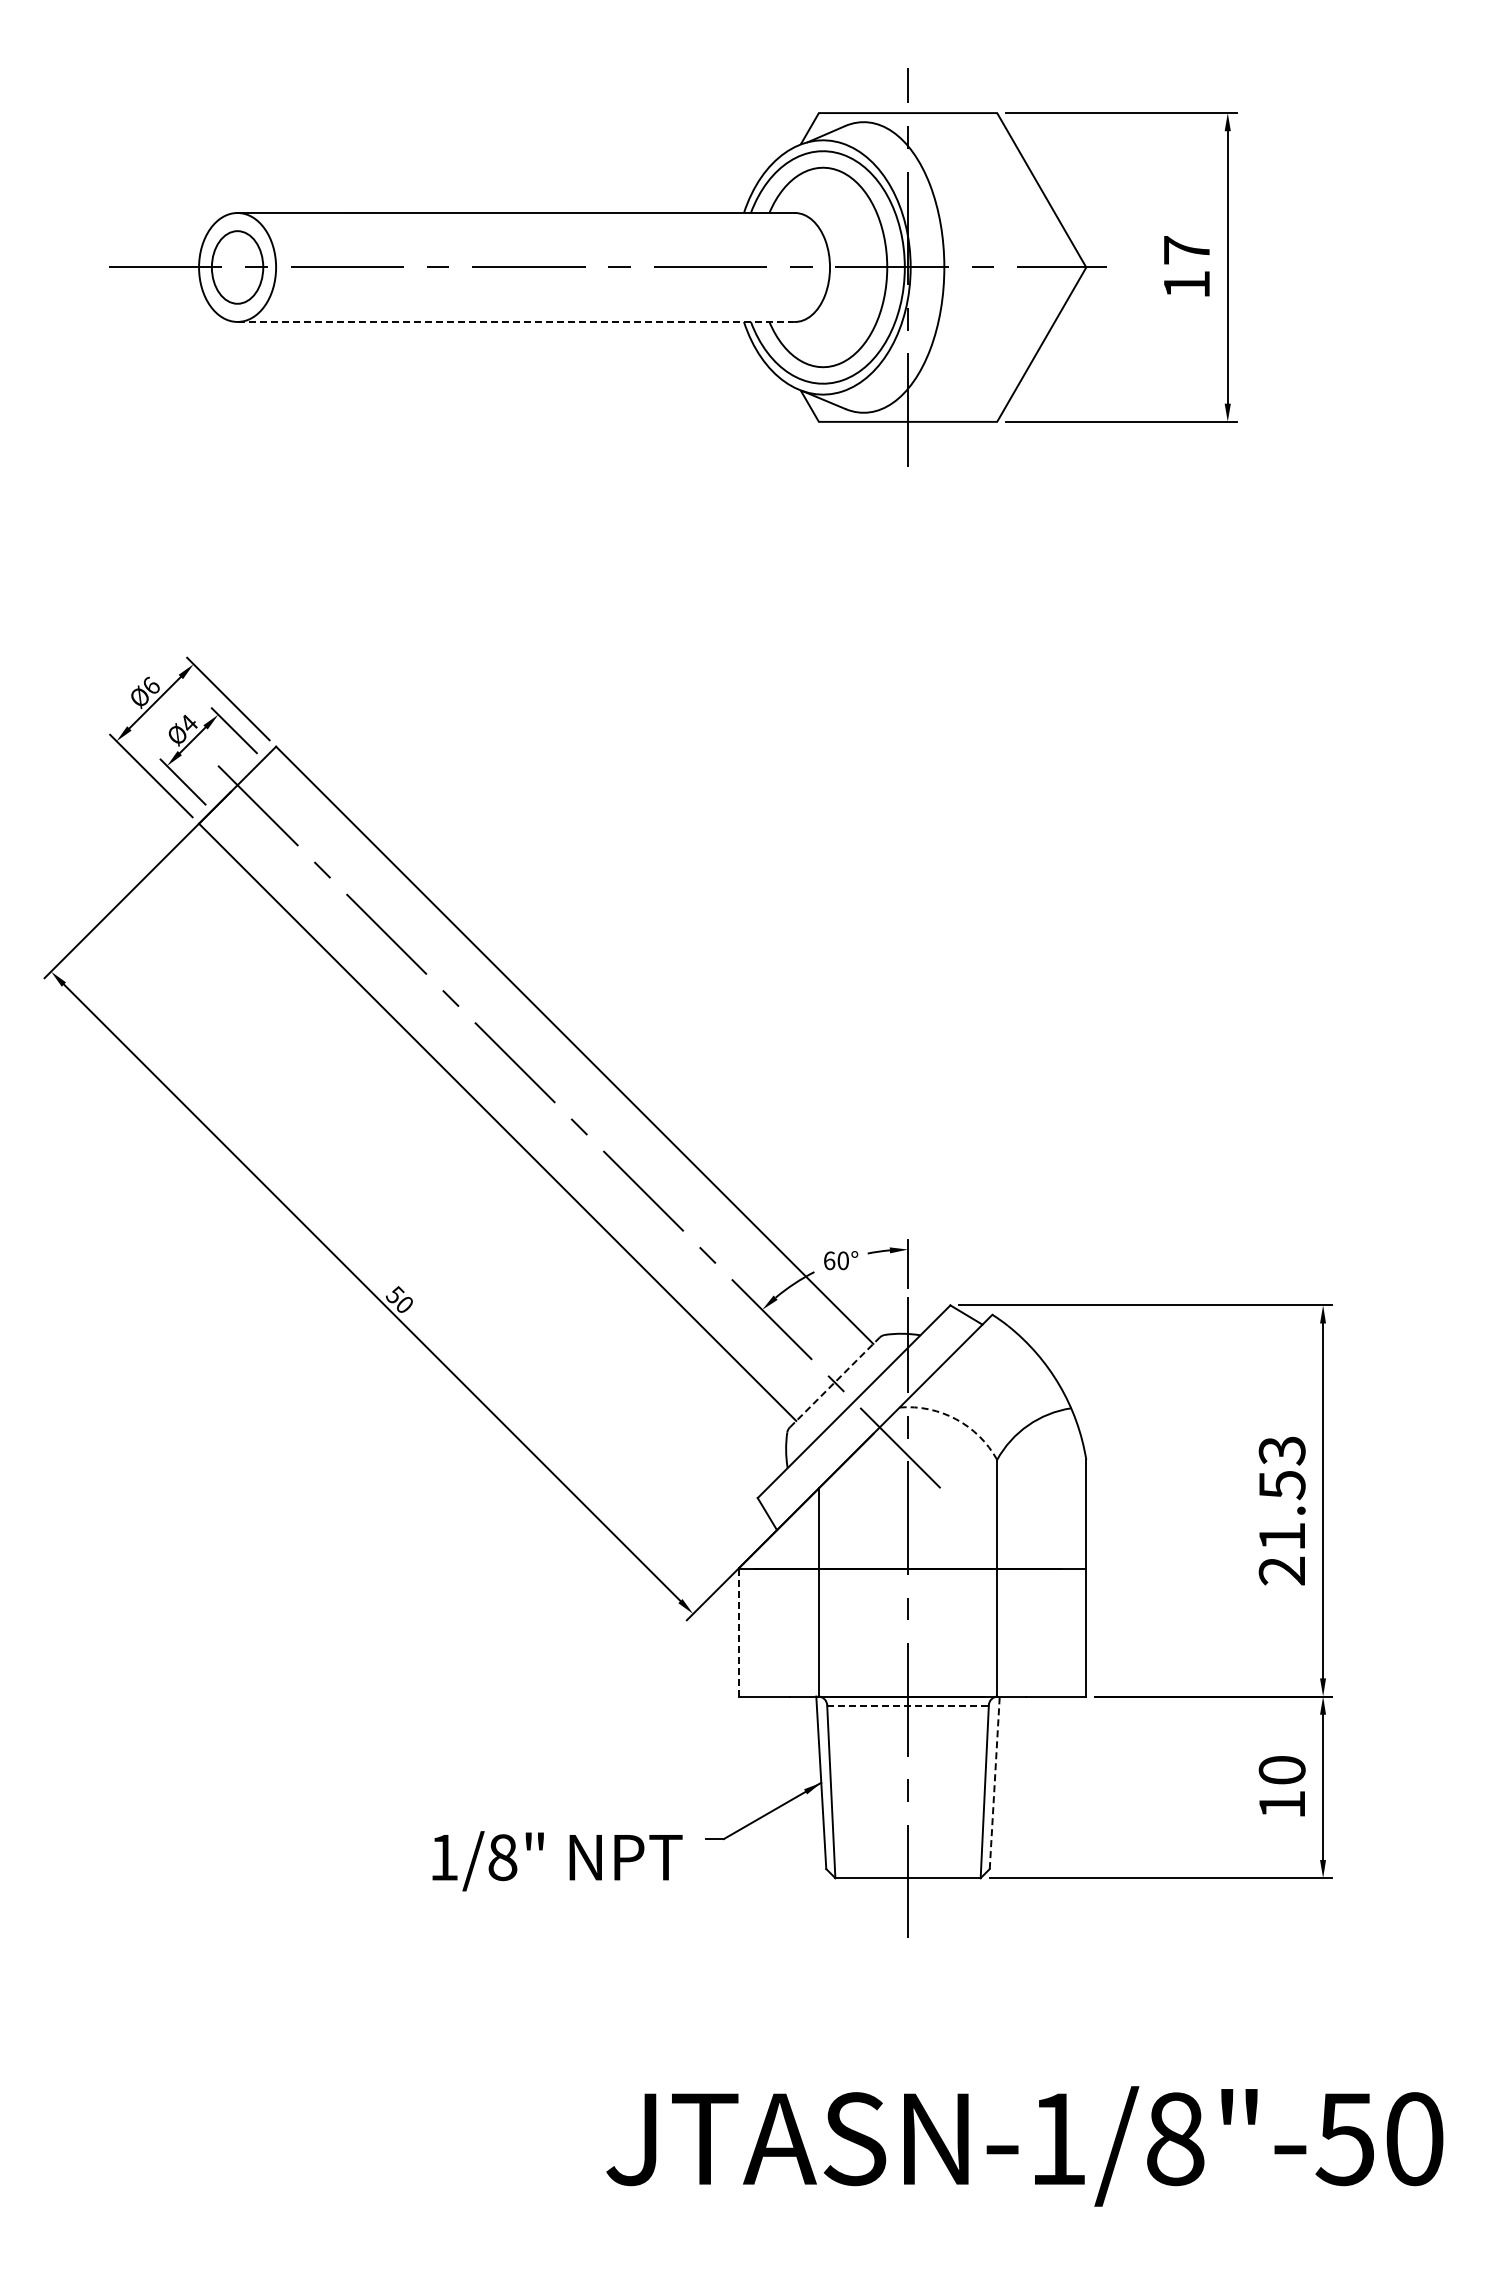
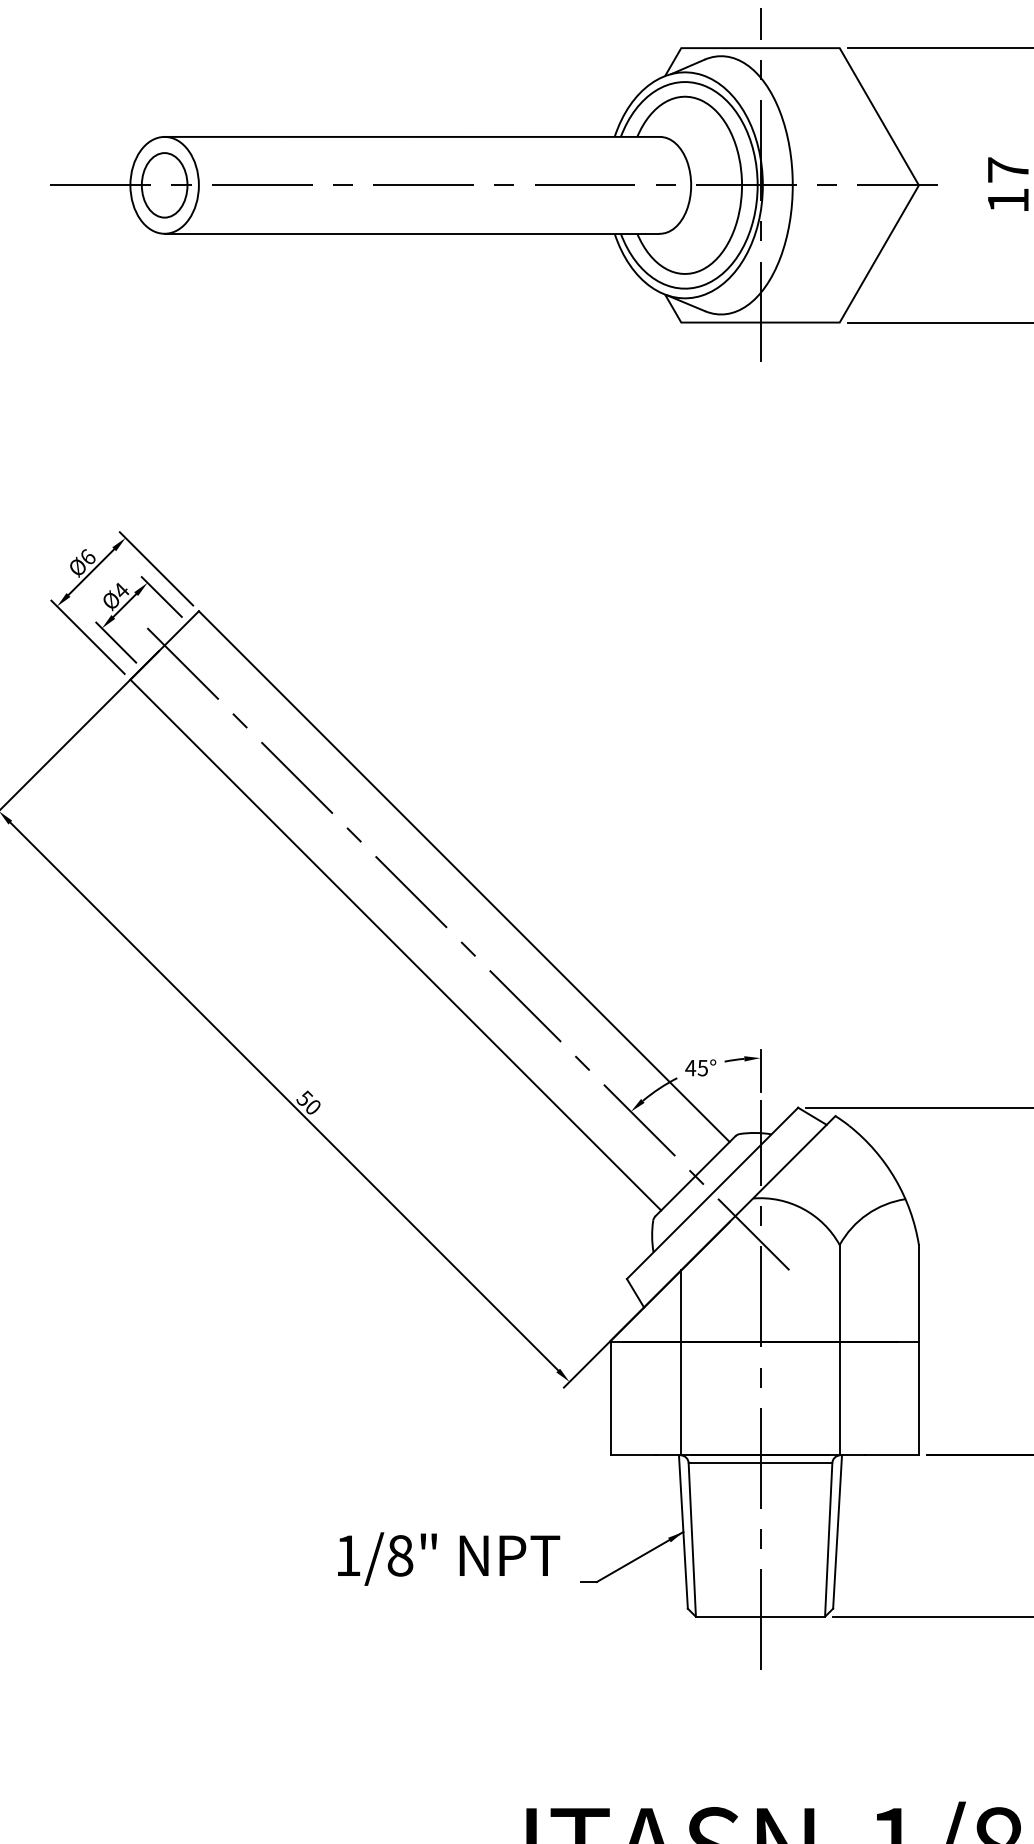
line: (516, 321) -> (412, 233), dashed -> solid
text: (835, 1260) -> (696, 1067), 60° -> 45°
line: (834, 1382) -> (695, 1176), dashed -> solid
arc: (956, 1419) -> (803, 1209), dashed -> solid
line: (739, 1632) -> (610, 1398), dashed -> solid
line: (908, 1705) -> (760, 1463), dashed -> solid
line: (994, 1782) -> (837, 1531), dashed -> solid
text: (557, 1861) -> (448, 1559), moved

